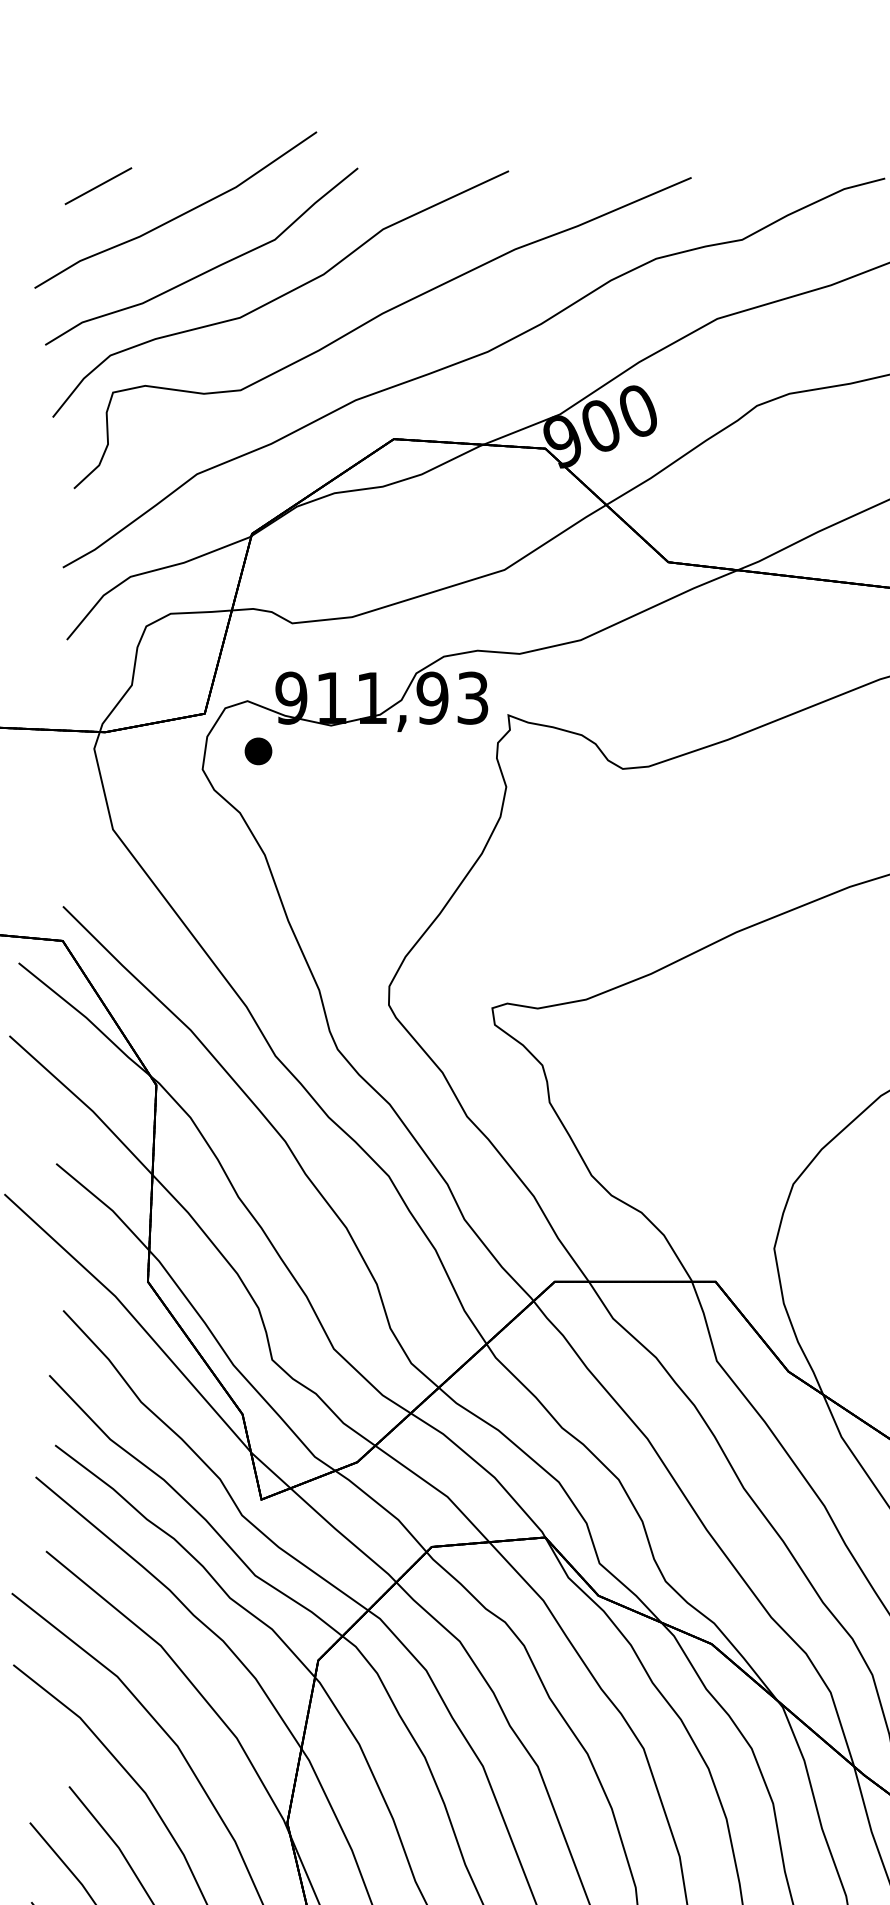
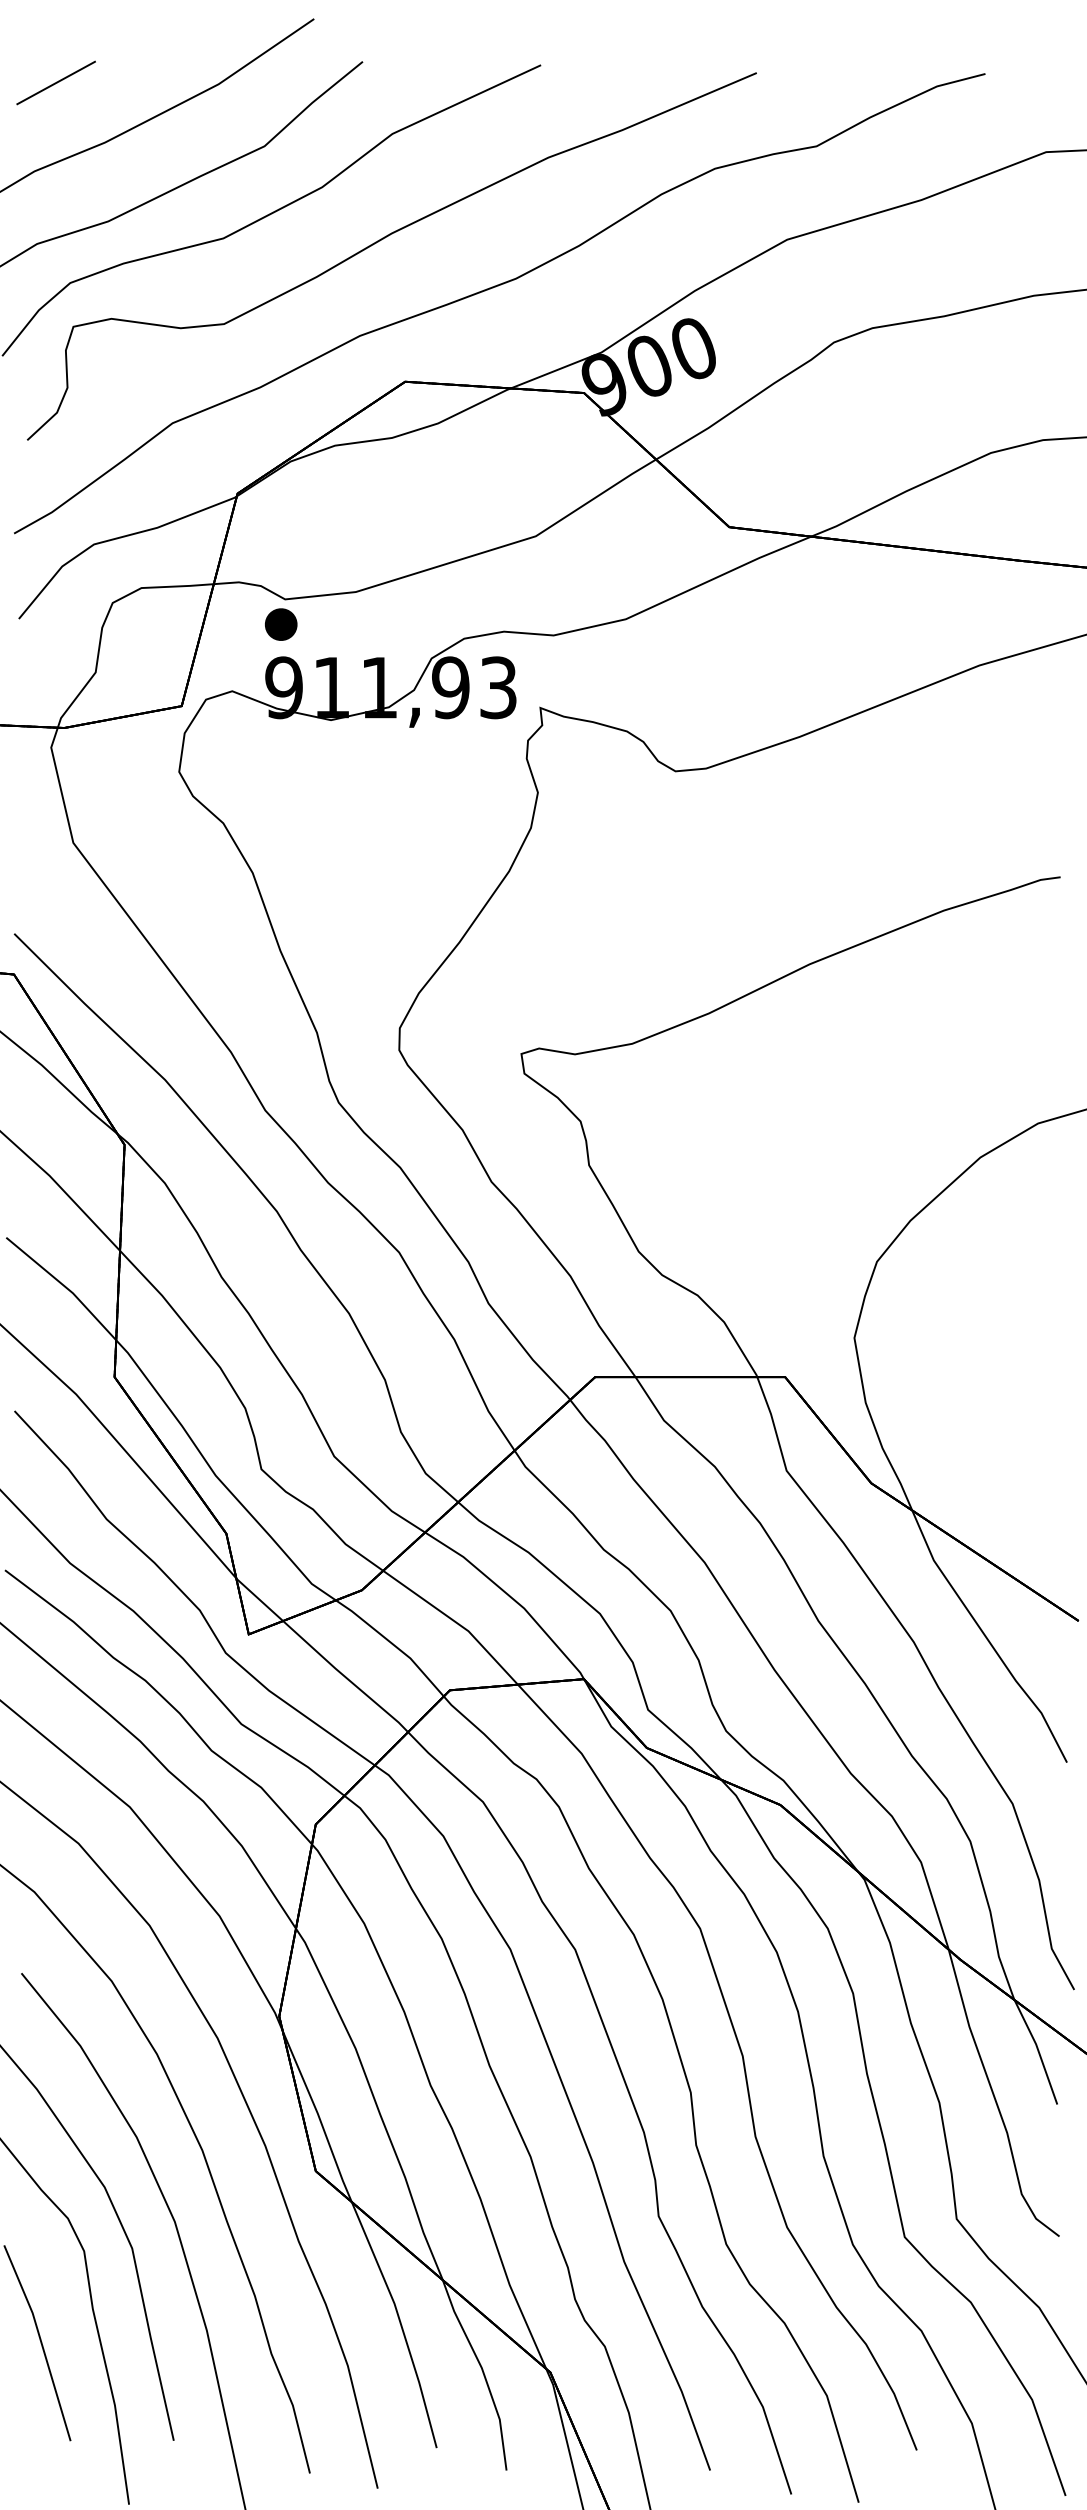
part: (258, 751) -> (281, 624), moved

